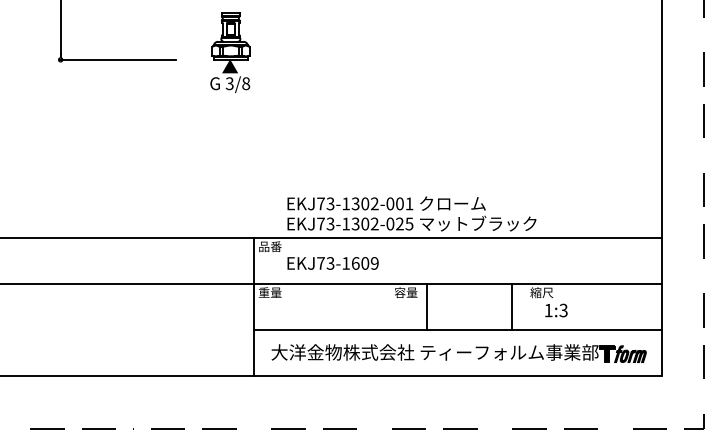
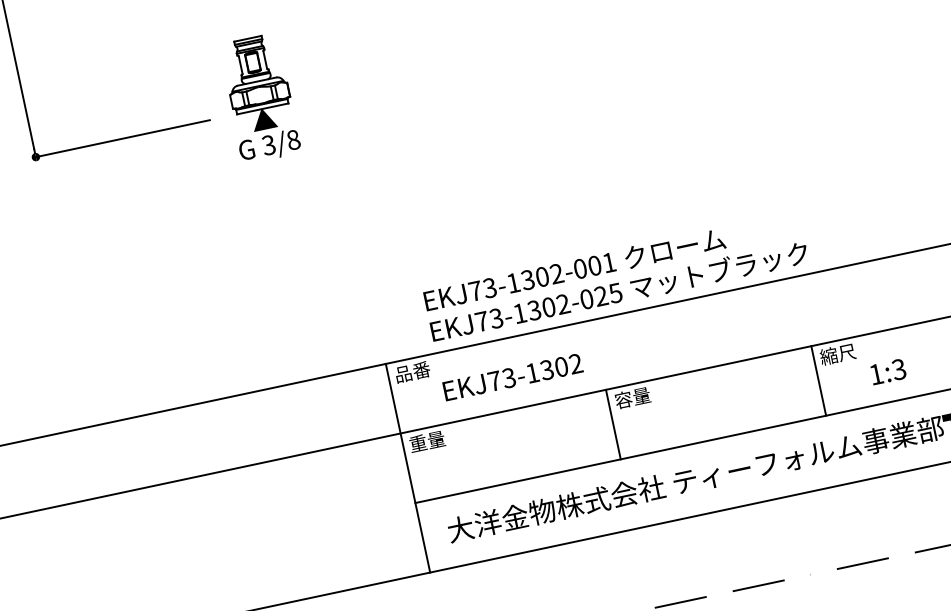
part: (230, 52) -> (259, 97), moved
text: (364, 263) -> (560, 367), EKJ73-1609 -> EKJ73-1302
line: (427, 306) -> (613, 423), moved
line: (512, 306) -> (819, 380), moved
text: (556, 310) -> (888, 371), moved

